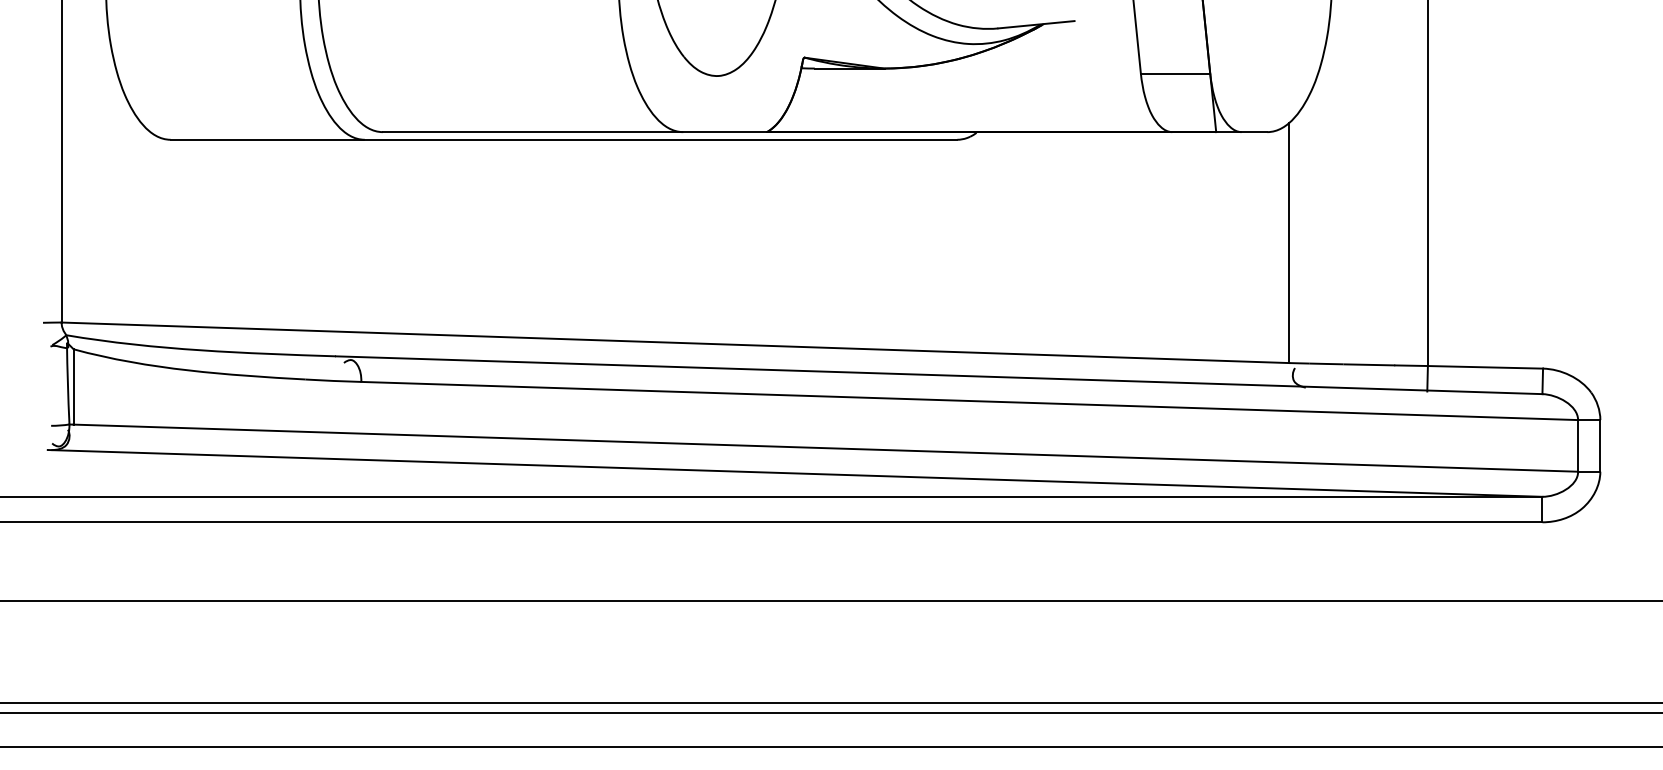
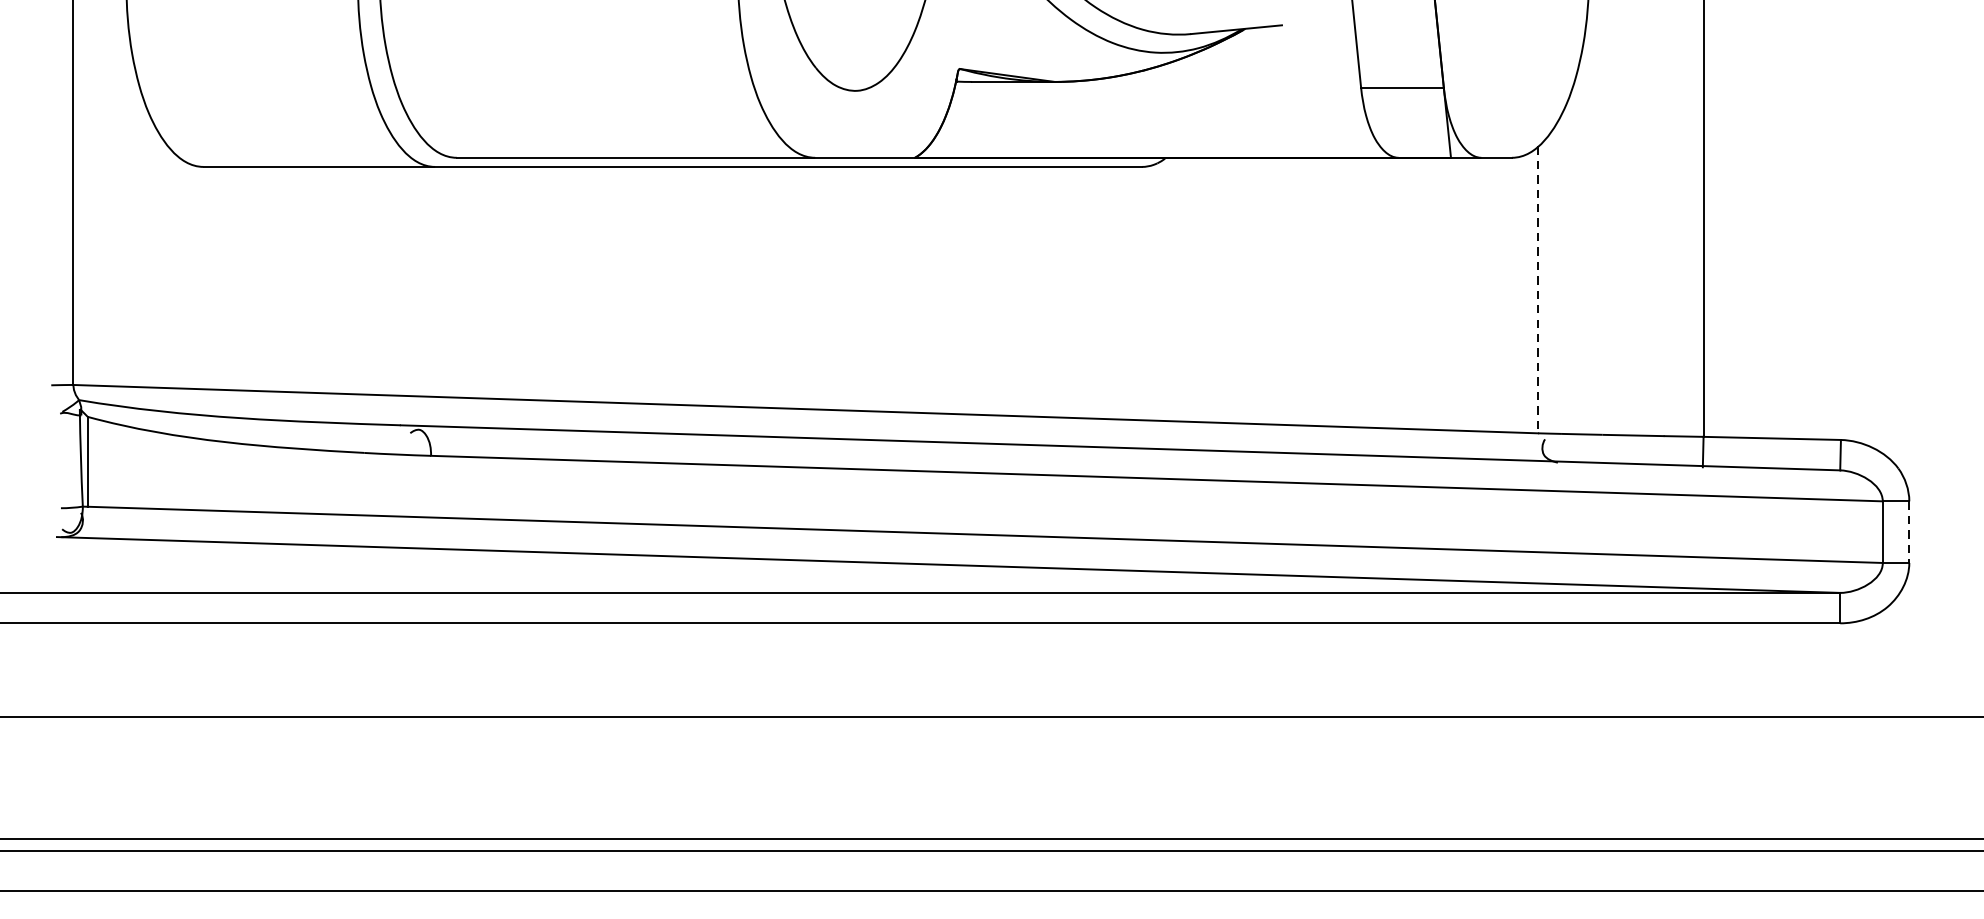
line: (1289, 243) -> (1538, 290), solid -> dashed
line: (1600, 445) -> (1909, 531), solid -> dashed

